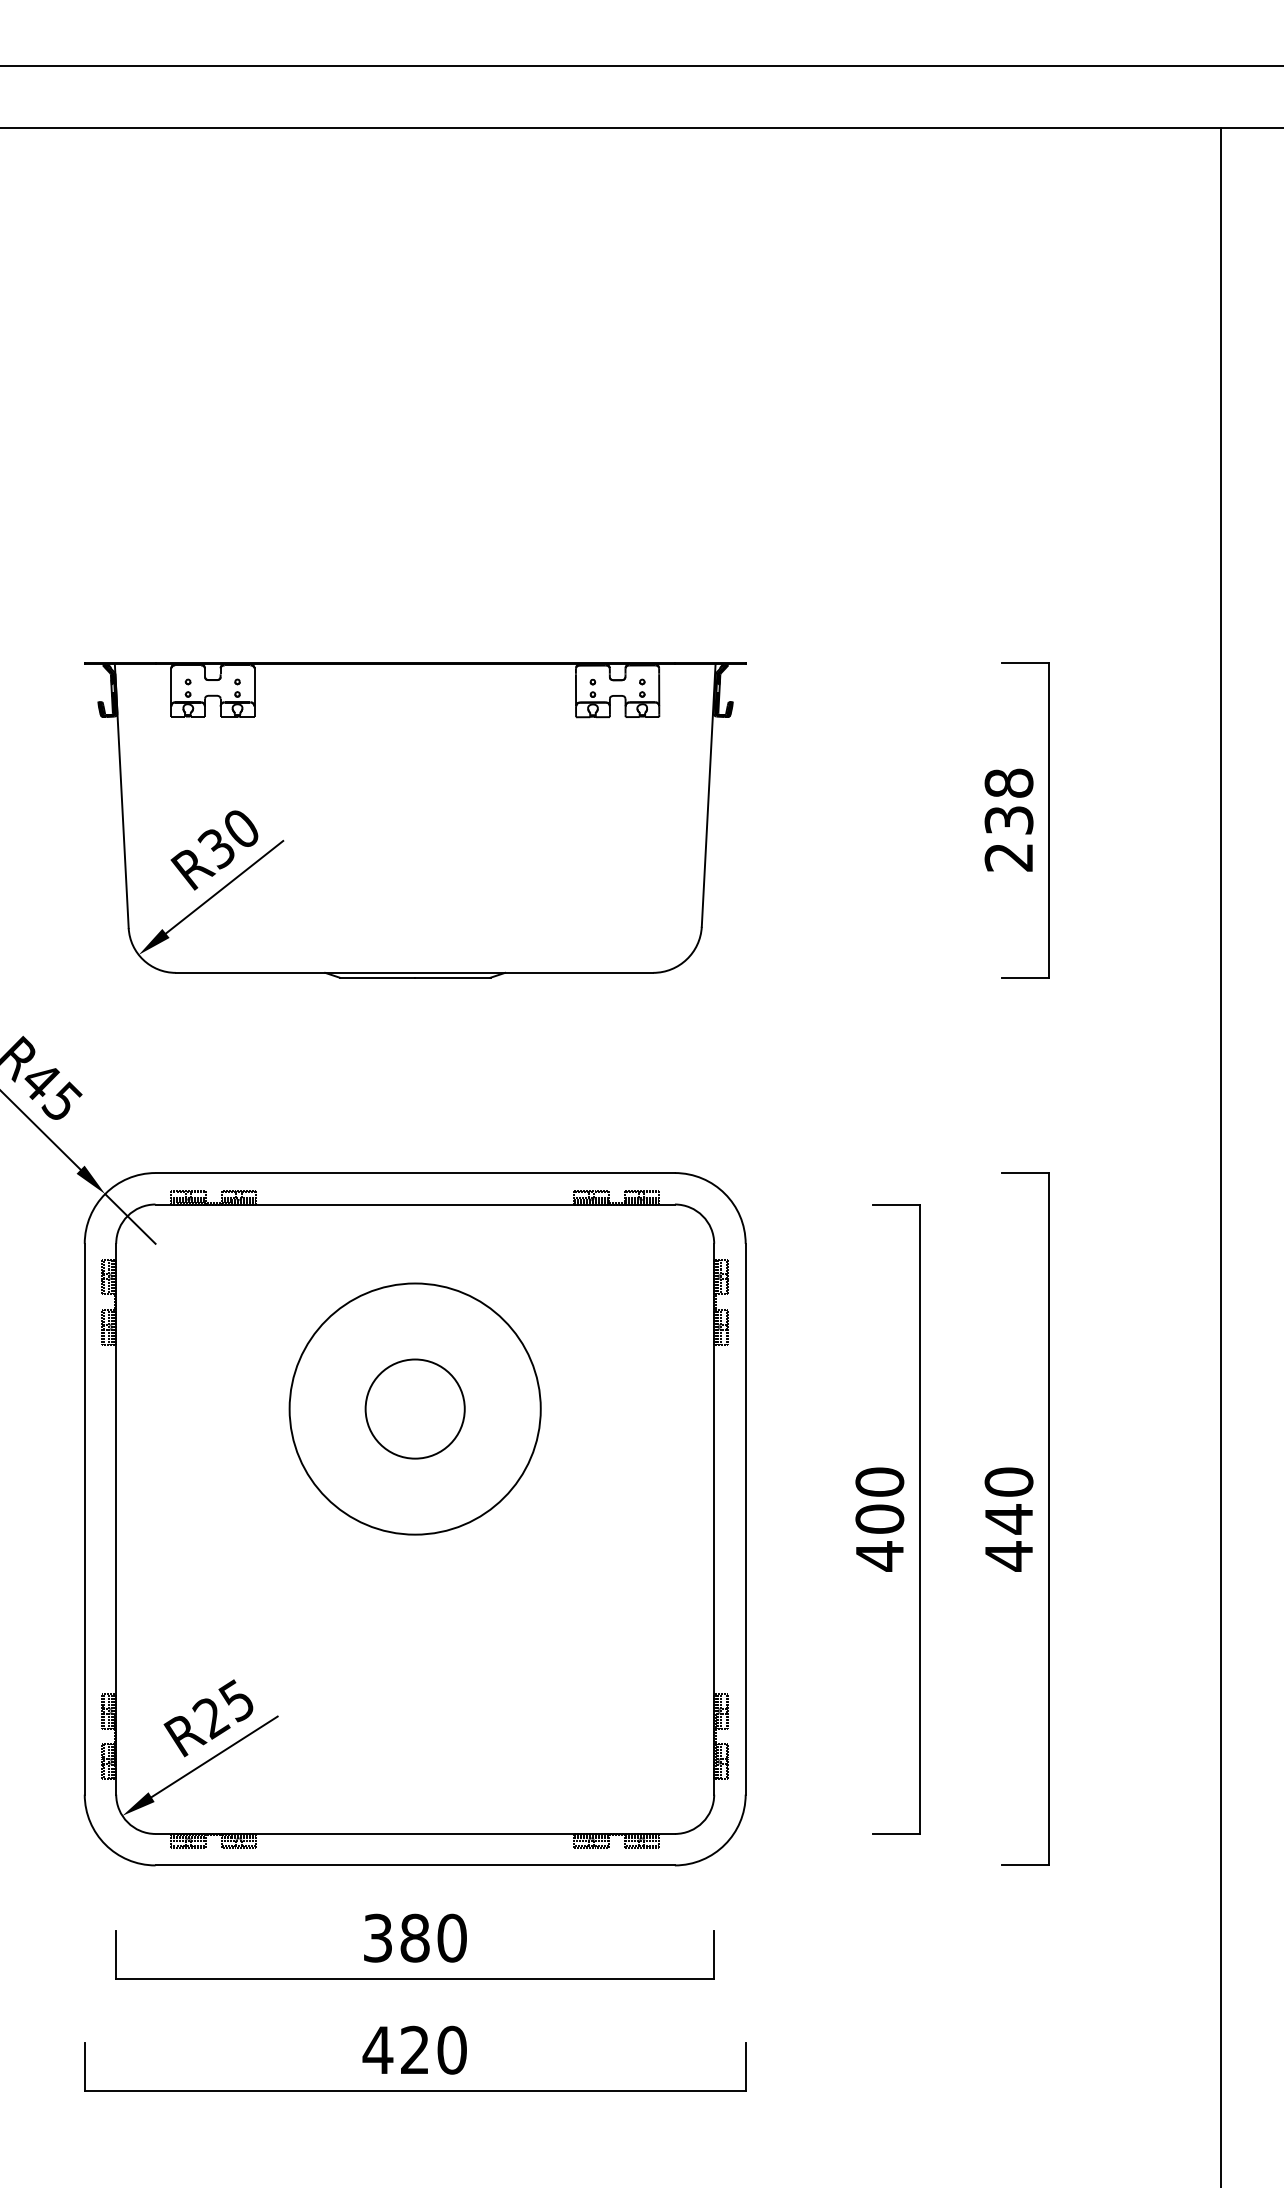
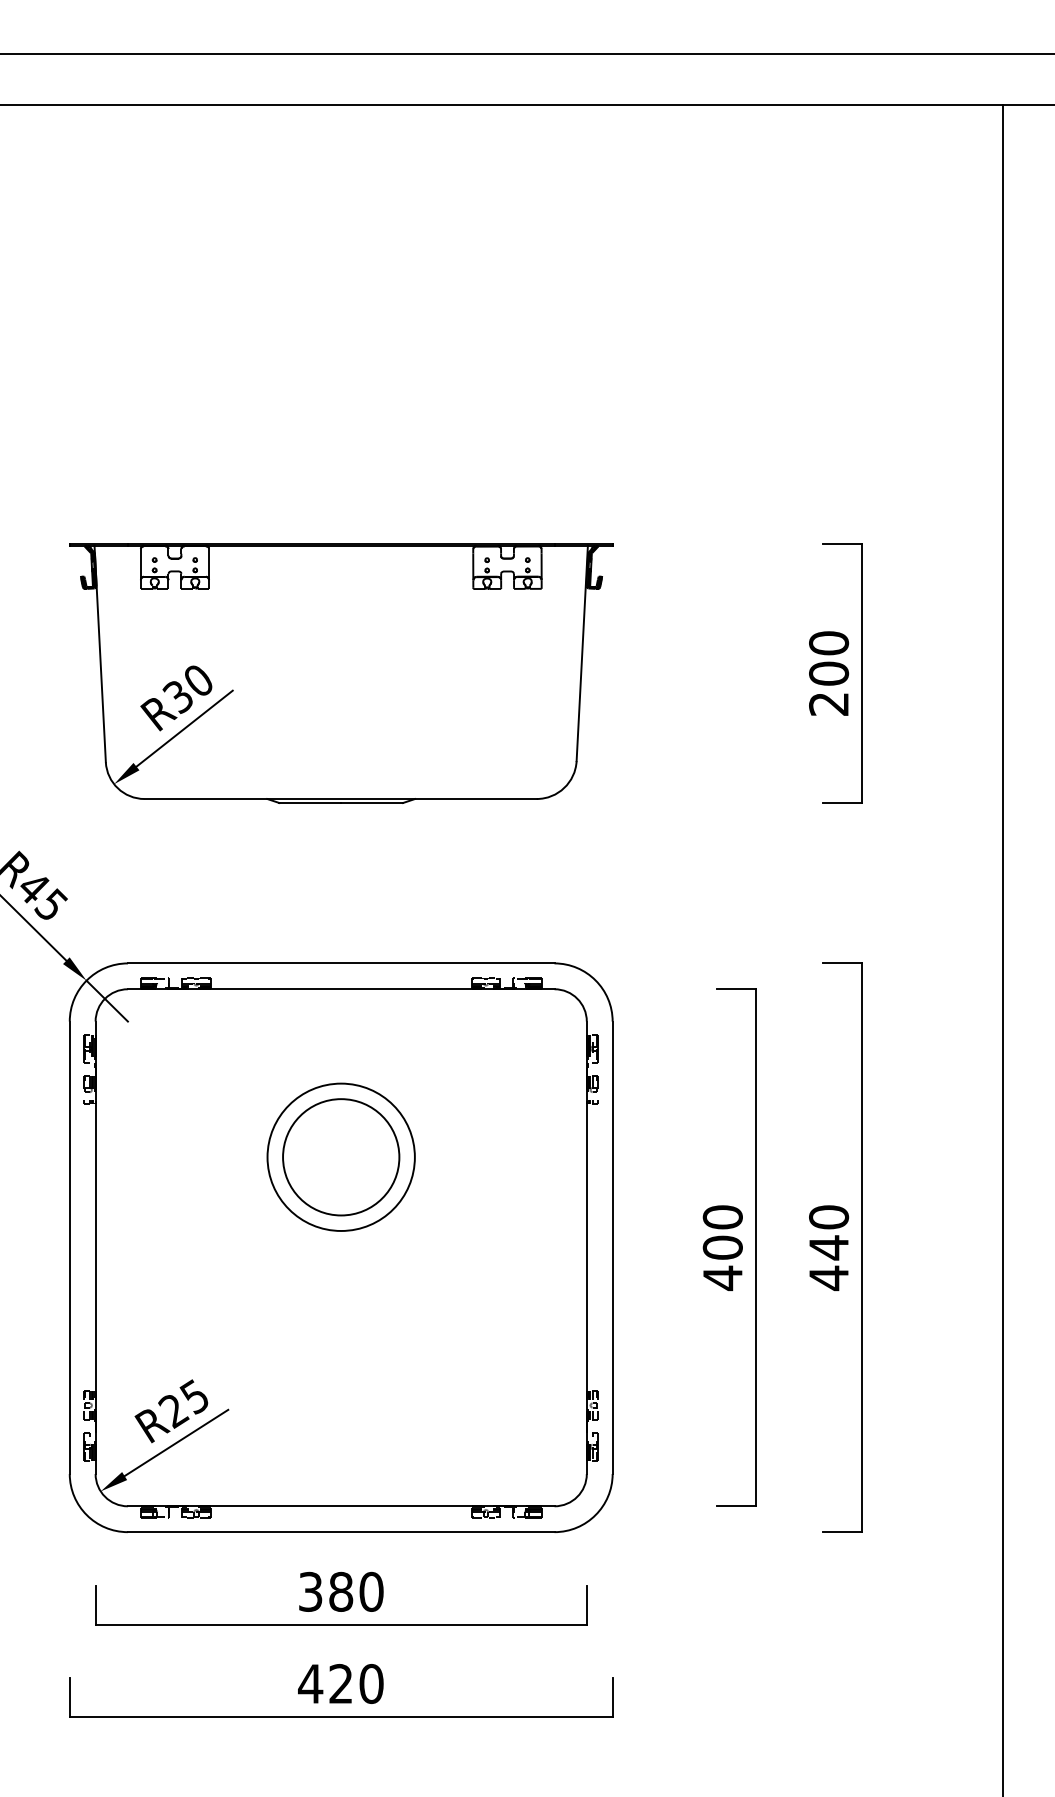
text: (1008, 801) -> (828, 658), 238 -> 200
circle: (414, 1408) -> (340, 1156), size x0.71
circle: (415, 1408) -> (341, 1156), size x1.43

